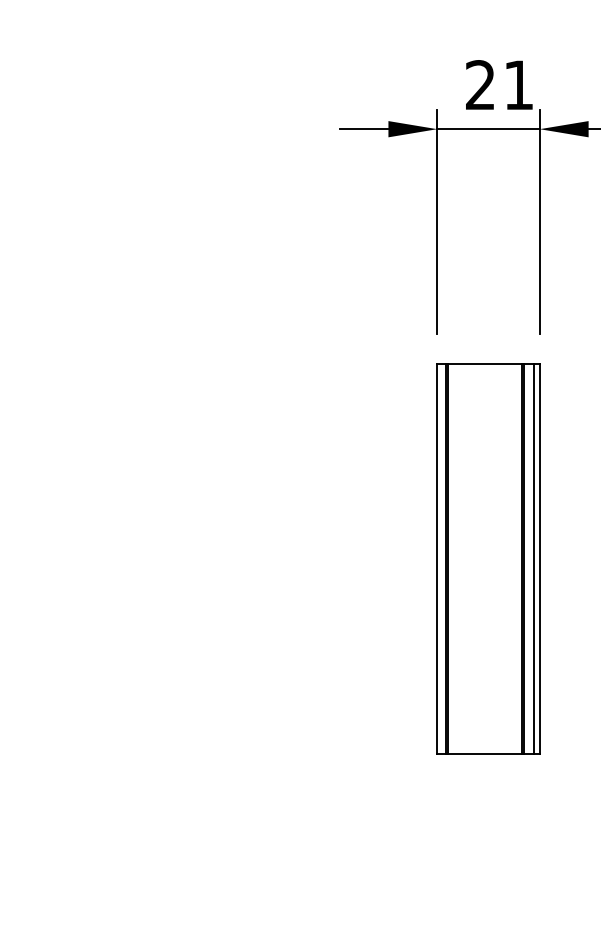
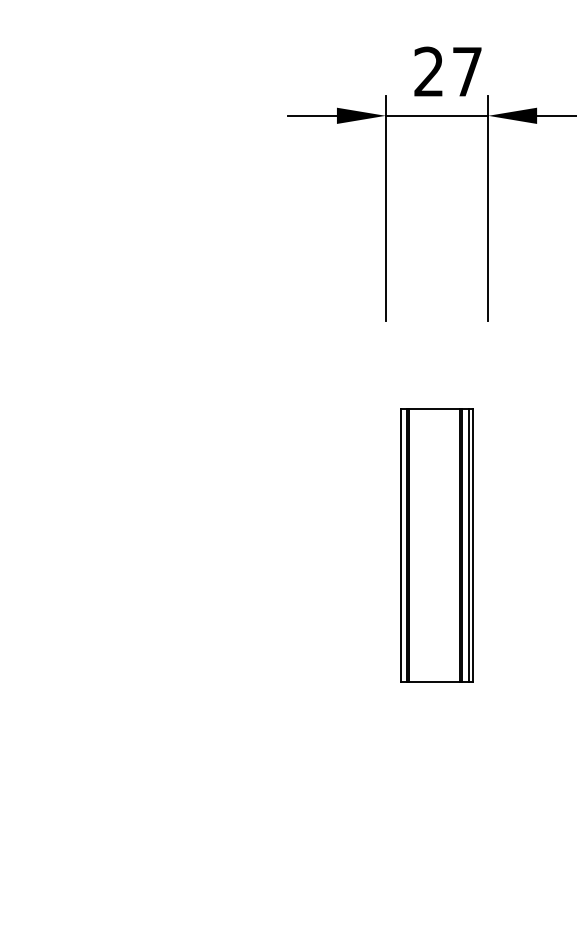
text: (518, 84) -> (466, 71), 21 -> 27
part: (488, 558) -> (436, 545), size x0.7

